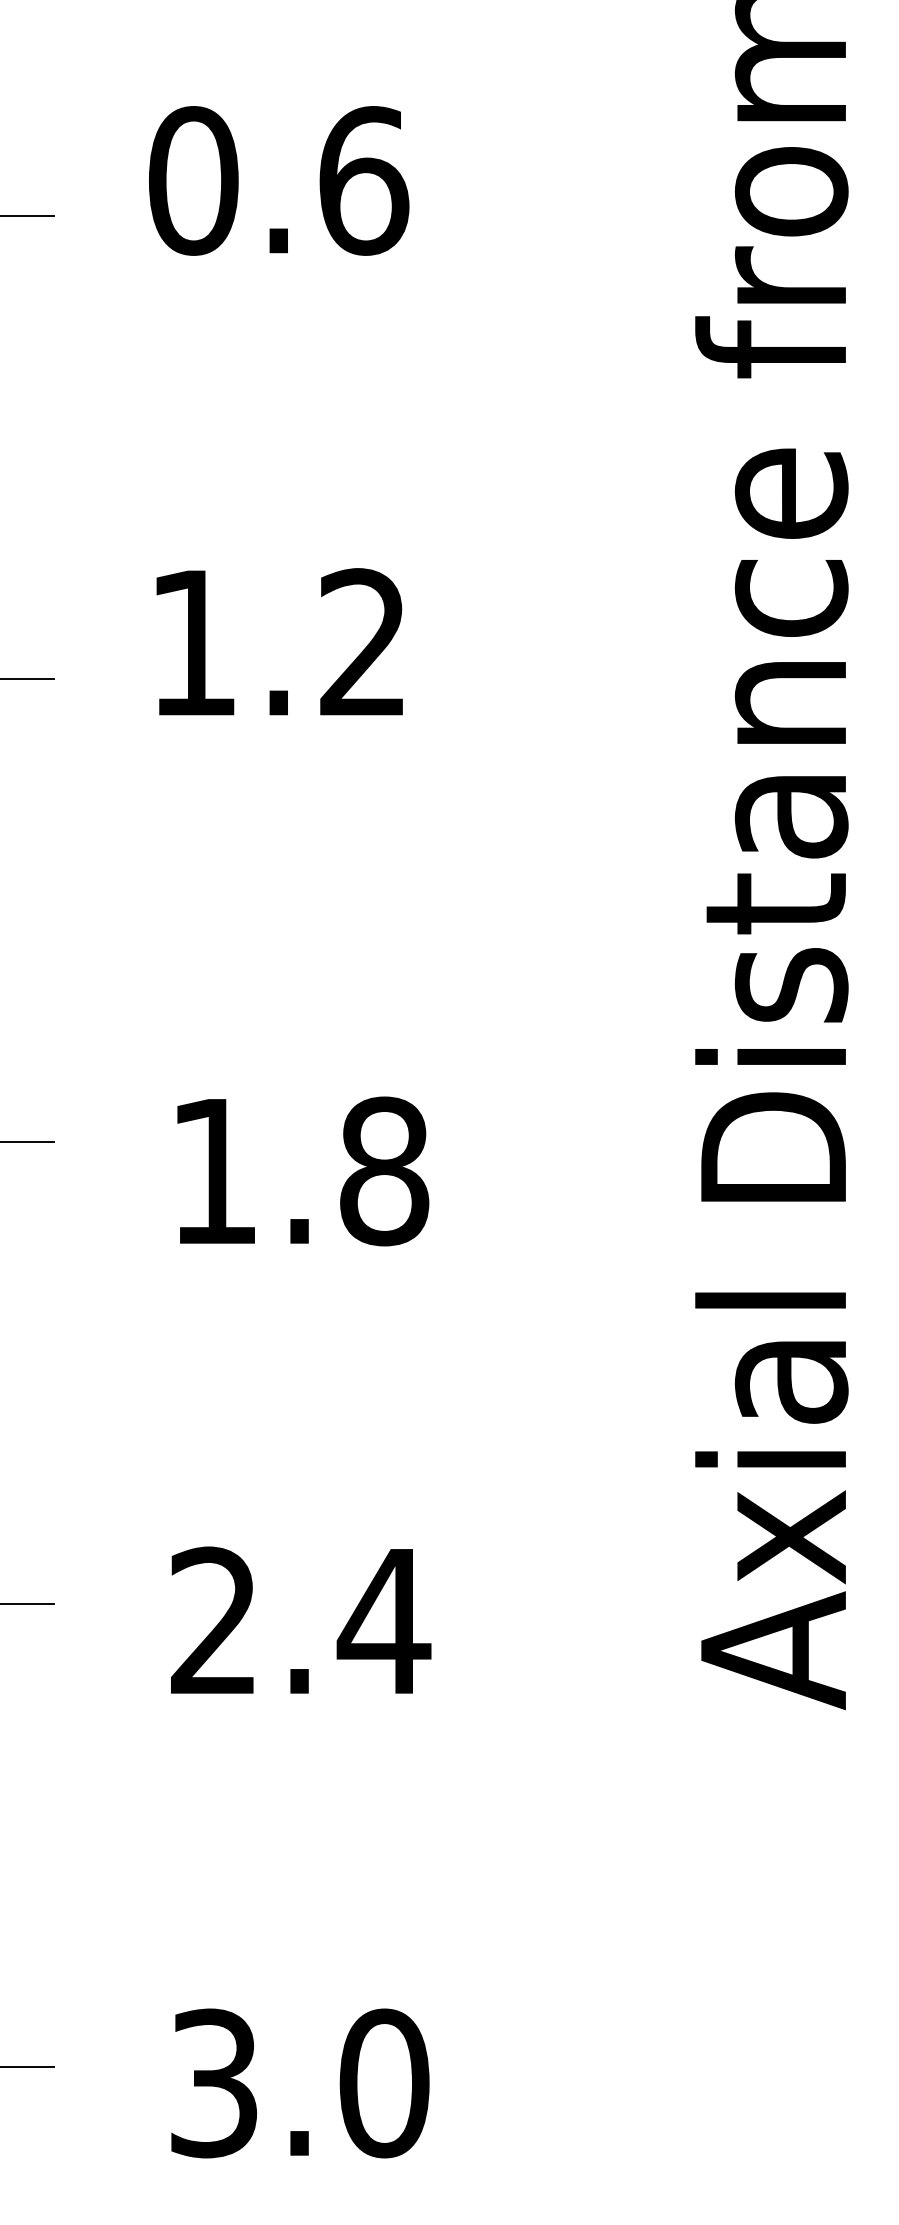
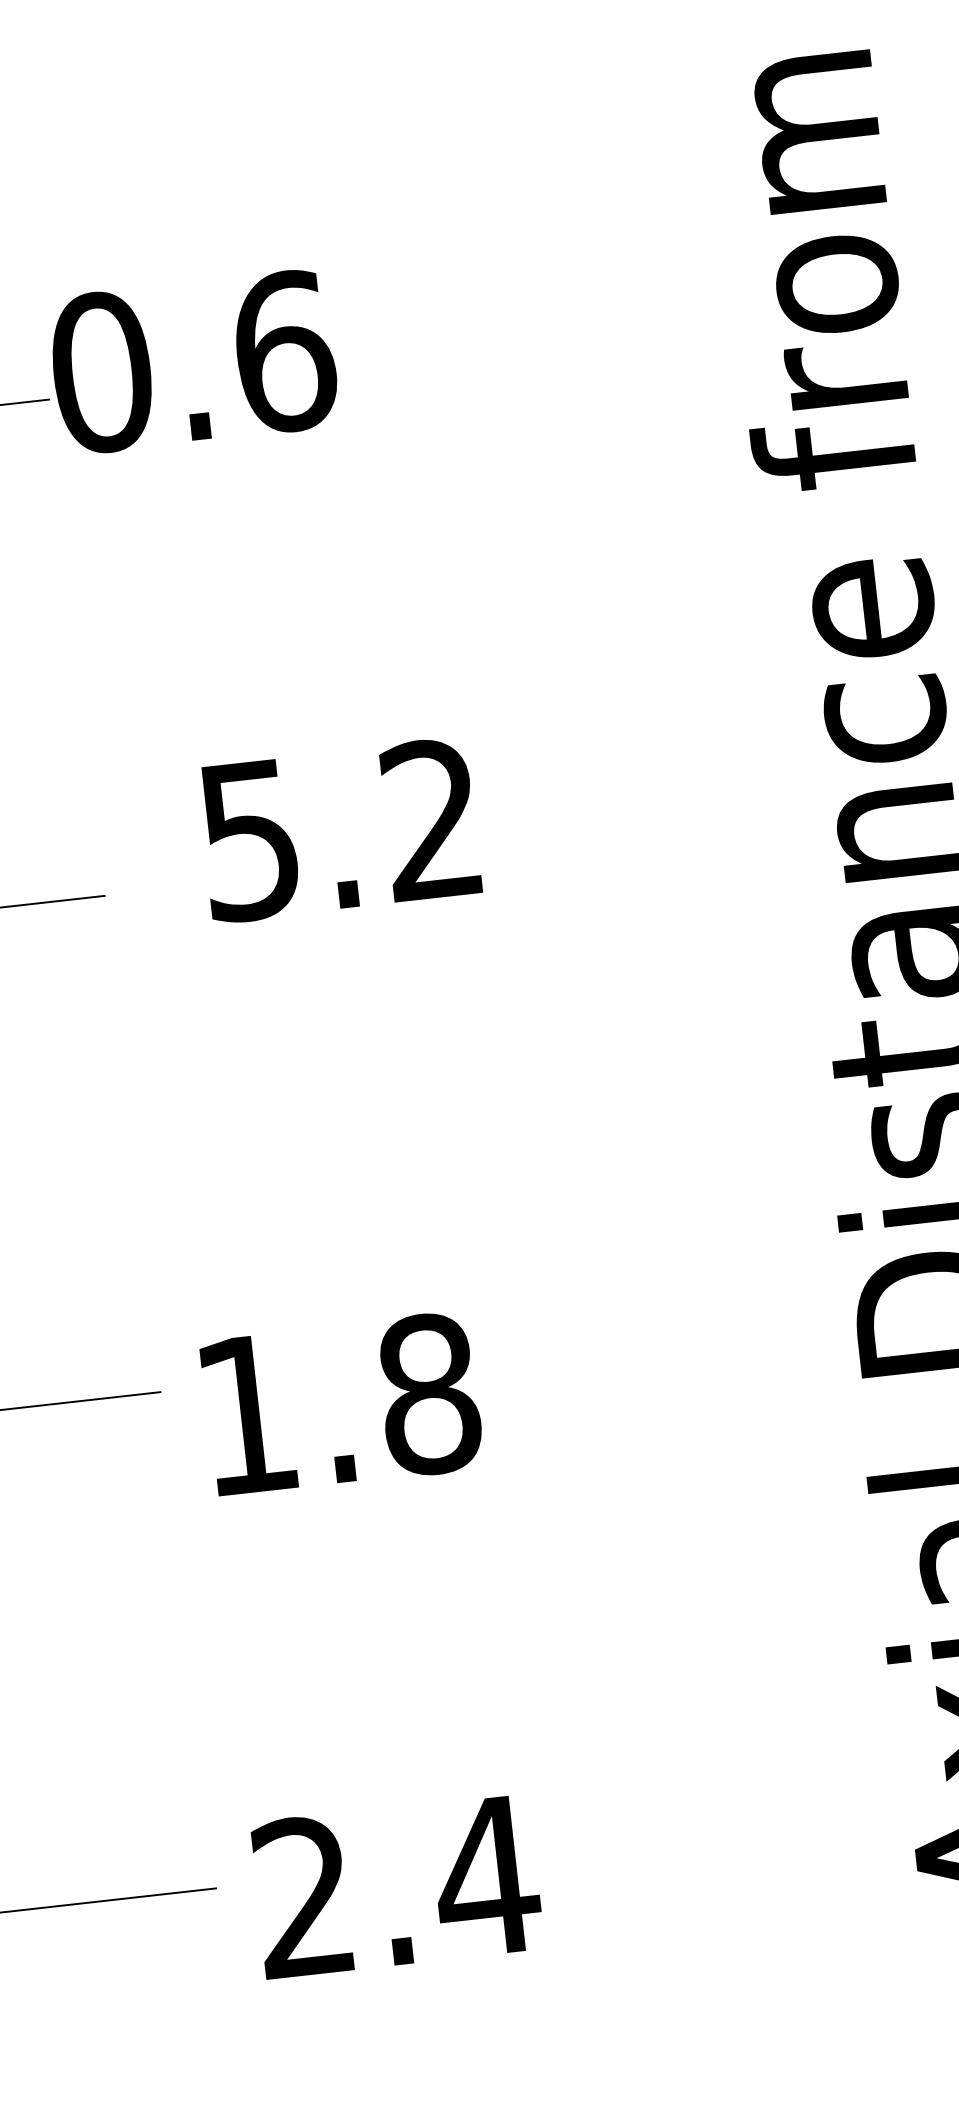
text: (279, 180) -> (194, 361), moved
text: (192, 643) -> (248, 841), 1.2 -> 5.2
text: (303, 1171) -> (342, 1404), moved
text: (301, 1619) -> (397, 1884), moved

